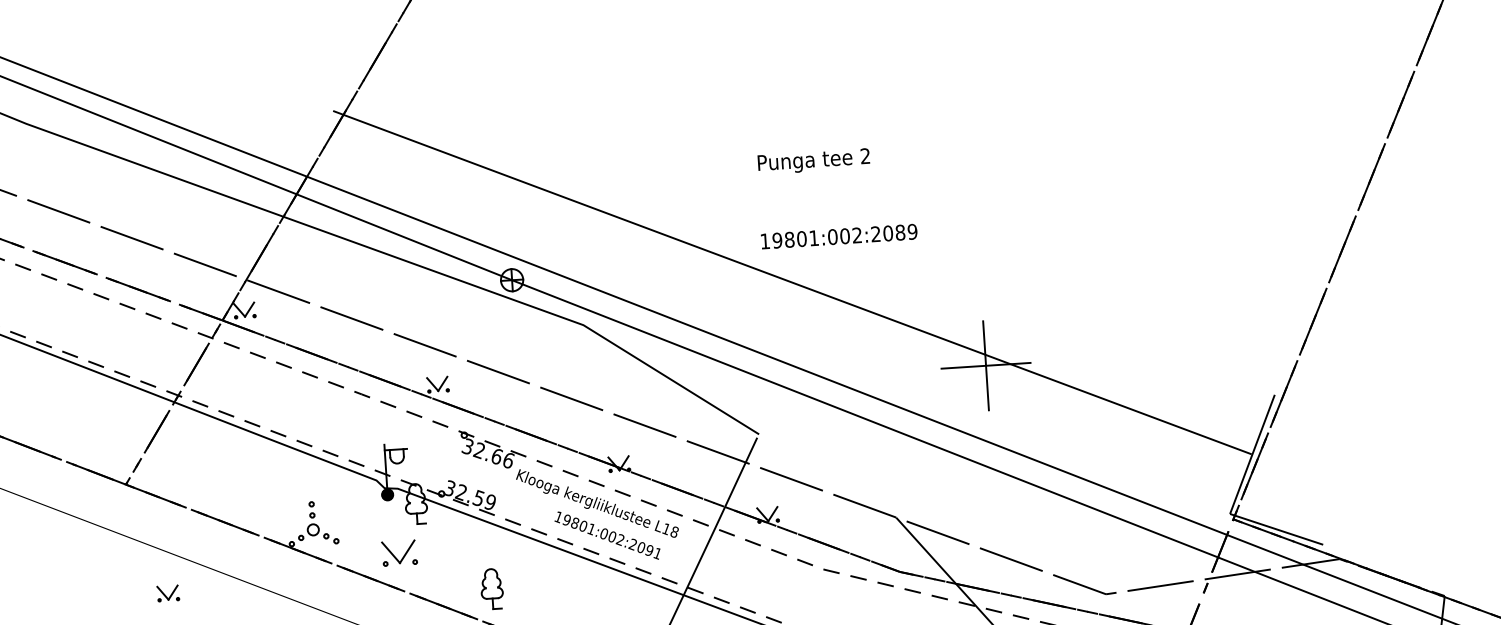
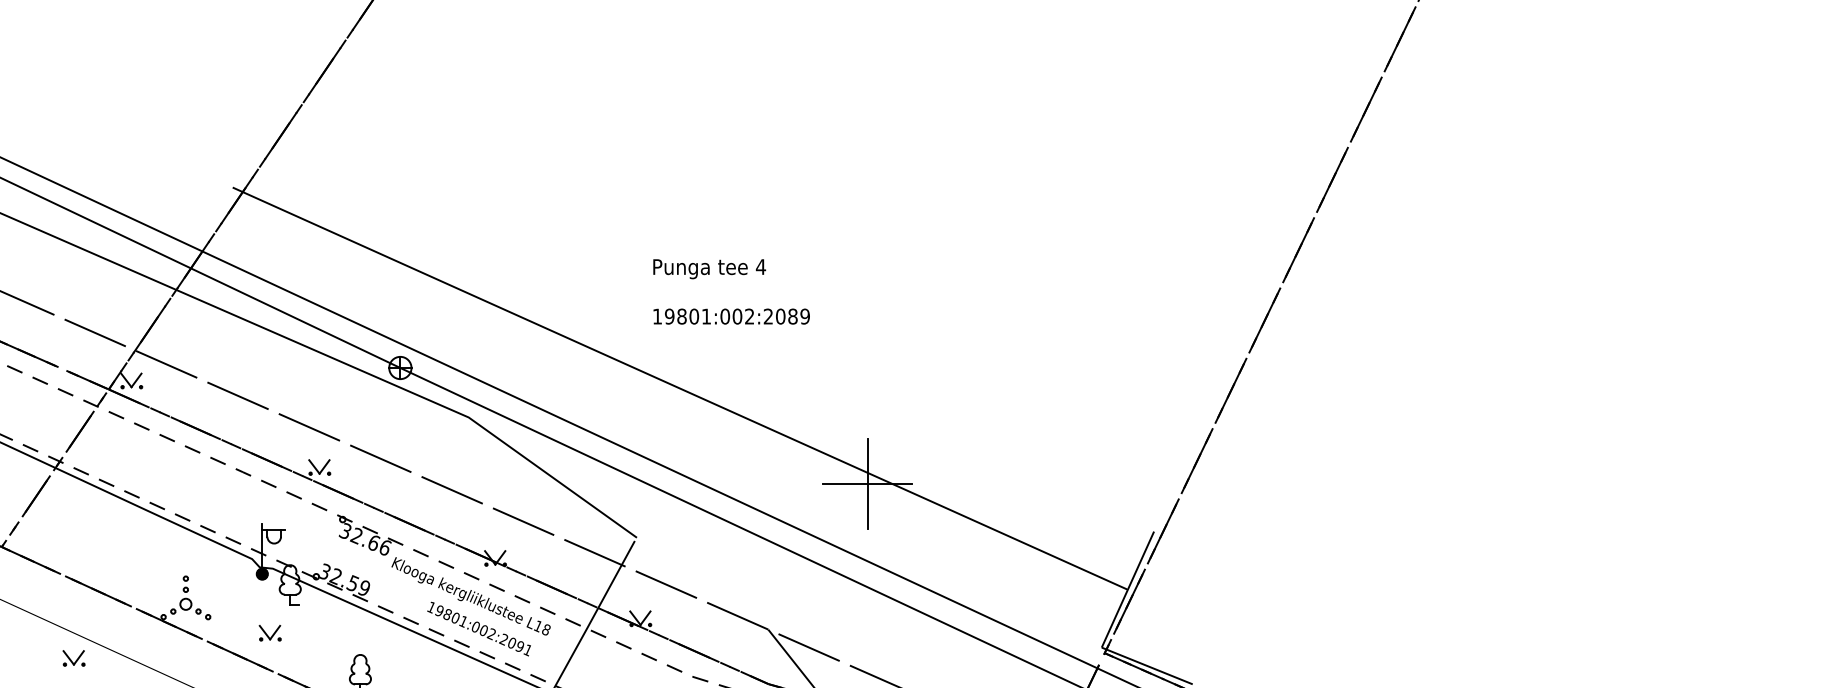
text: (864, 155) -> (760, 266), 2 -> 4
text: (839, 236) -> (731, 316), moved
part: (398, 553) -> (269, 633), size x0.62
part: (167, 593) -> (73, 658), moved

